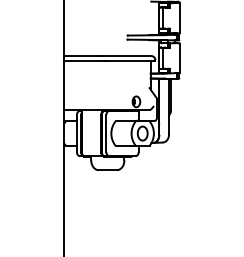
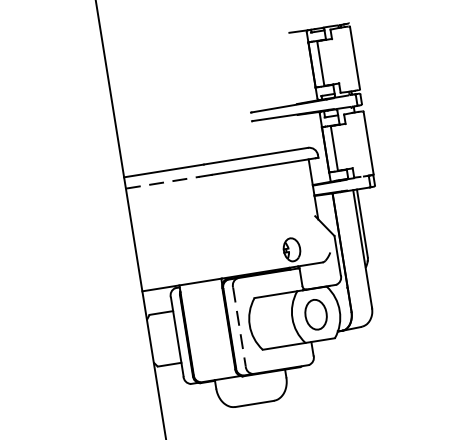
line: (82, 61) -> (164, 182), solid -> dashed
line: (106, 133) -> (239, 326), solid -> dashed

